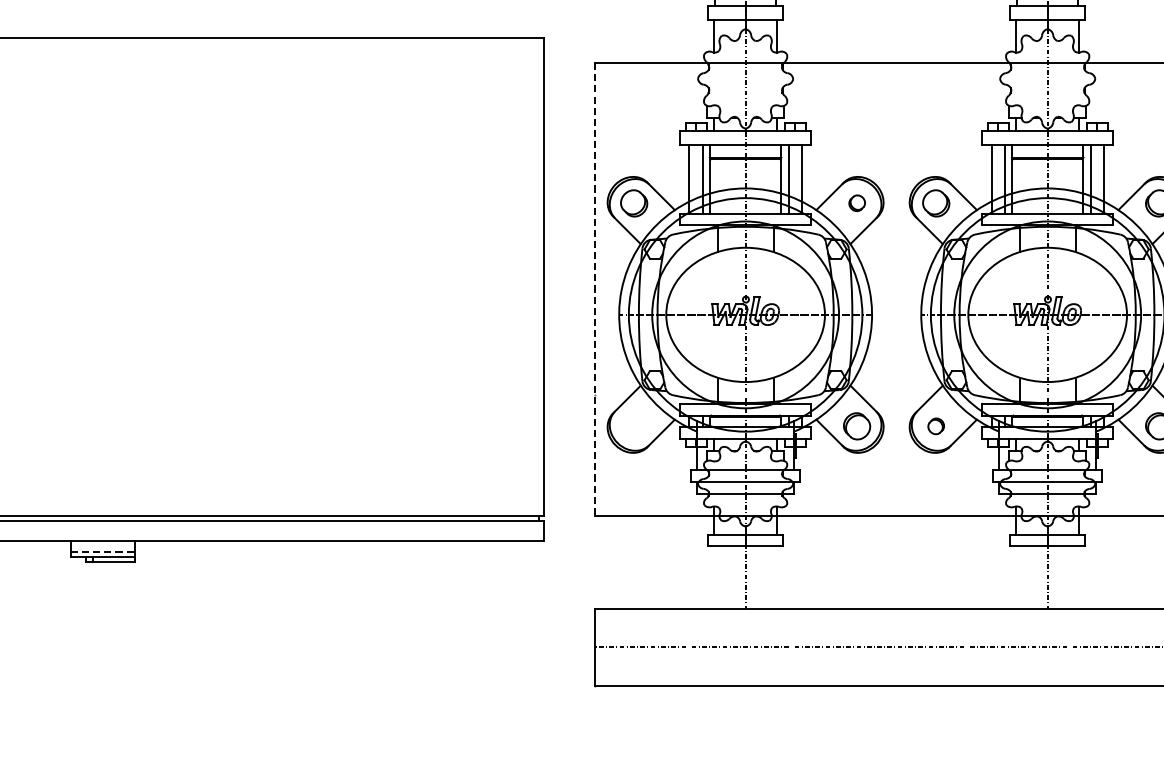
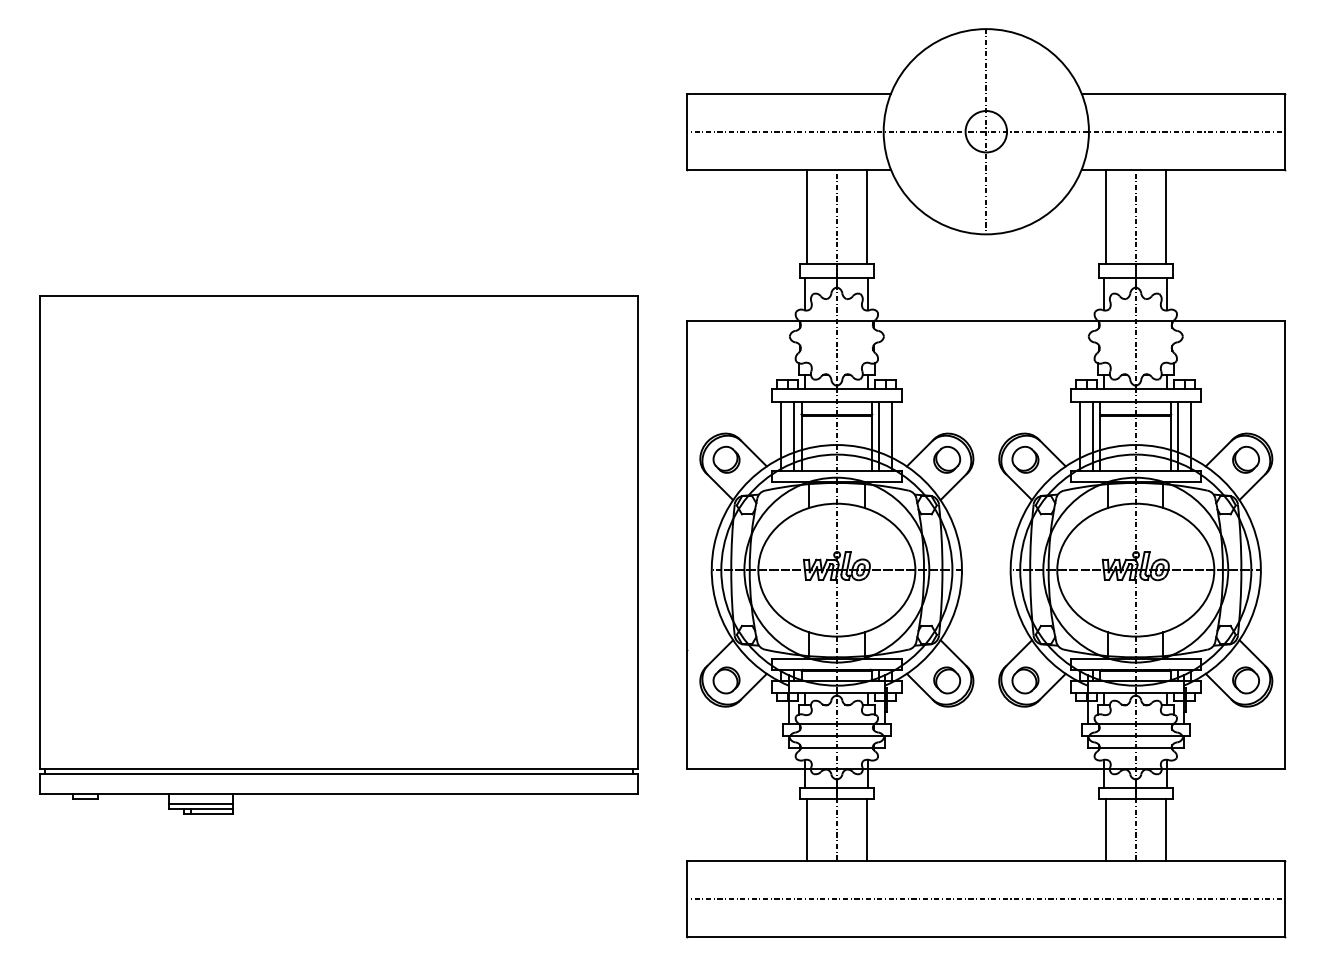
part: (857, 203) -> (947, 459), size x1.67
line: (594, 289) -> (687, 545), dashed -> solid
part: (634, 426) -> (726, 680), added
part: (936, 426) -> (1025, 680), size x1.67
line: (103, 551) -> (201, 804), dashed -> solid
line: (714, 577) -> (806, 830), added
line: (775, 577) -> (866, 830), added
line: (1017, 577) -> (1105, 830), added
line: (1077, 577) -> (1165, 830), added

